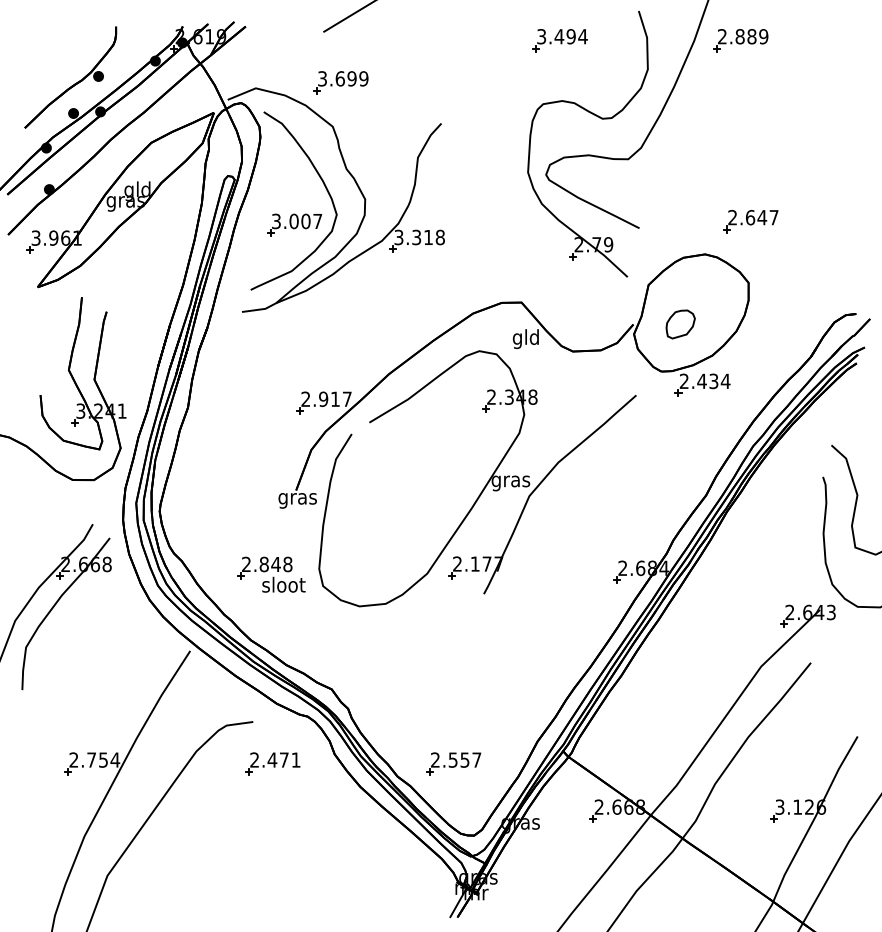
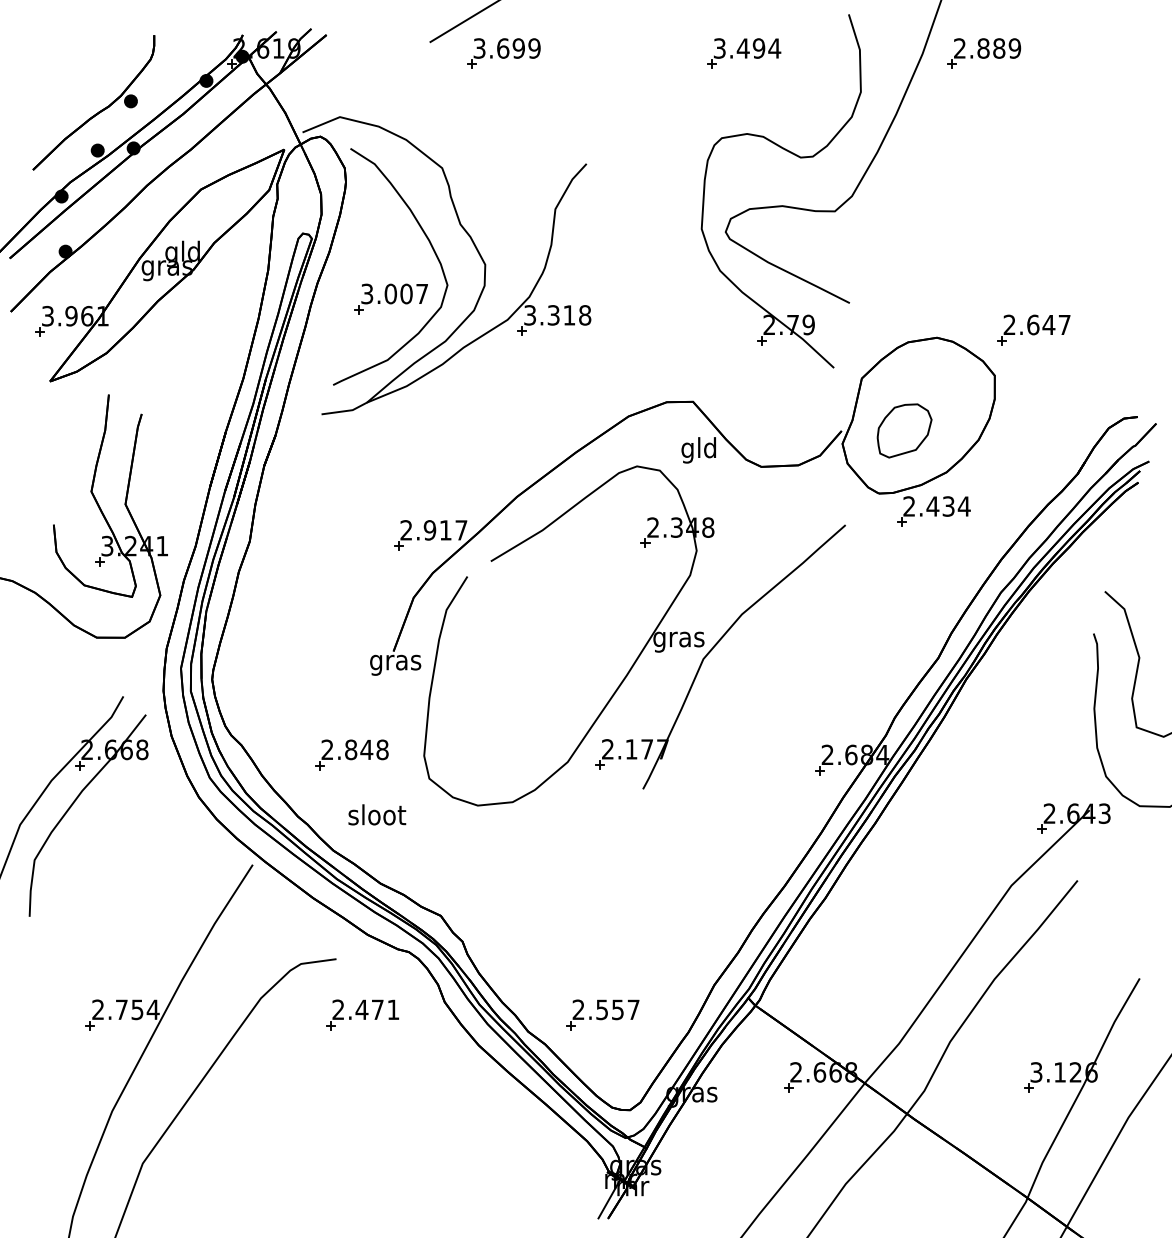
part: (340, 82) -> (503, 53), moved
part: (750, 221) -> (1033, 329), moved
part: (680, 324) -> (904, 430), size x1.43
text: (284, 584) -> (377, 814), moved

